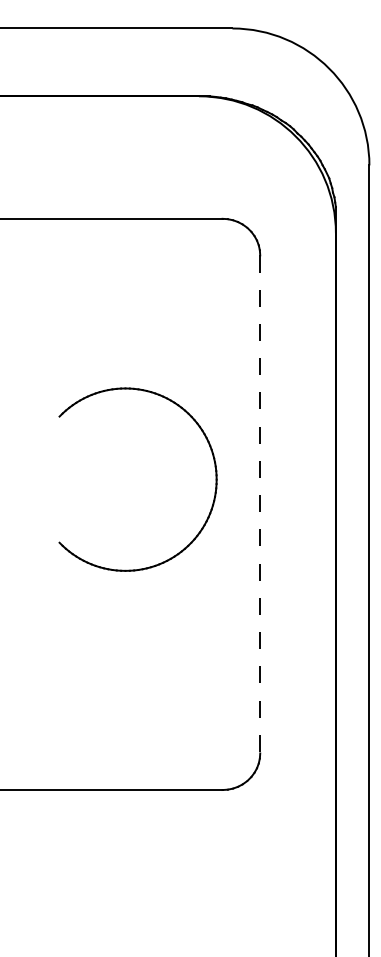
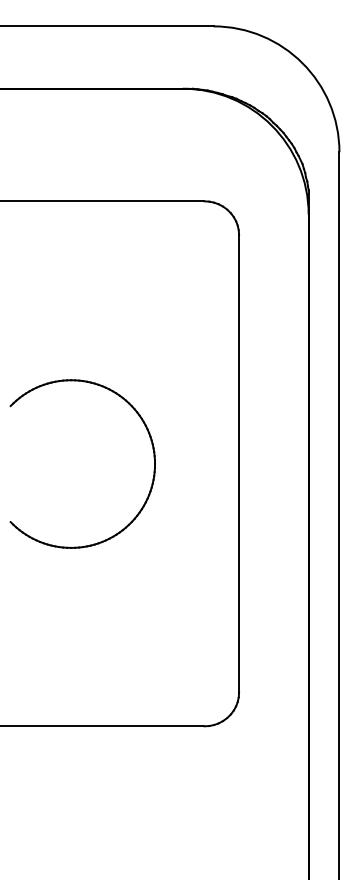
part: (214, 472) -> (153, 457), moved
line: (260, 504) -> (239, 463), dashed -> solid

